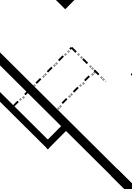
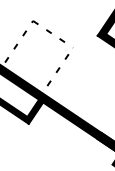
line: (72, 92) -> (55, 73), moved

